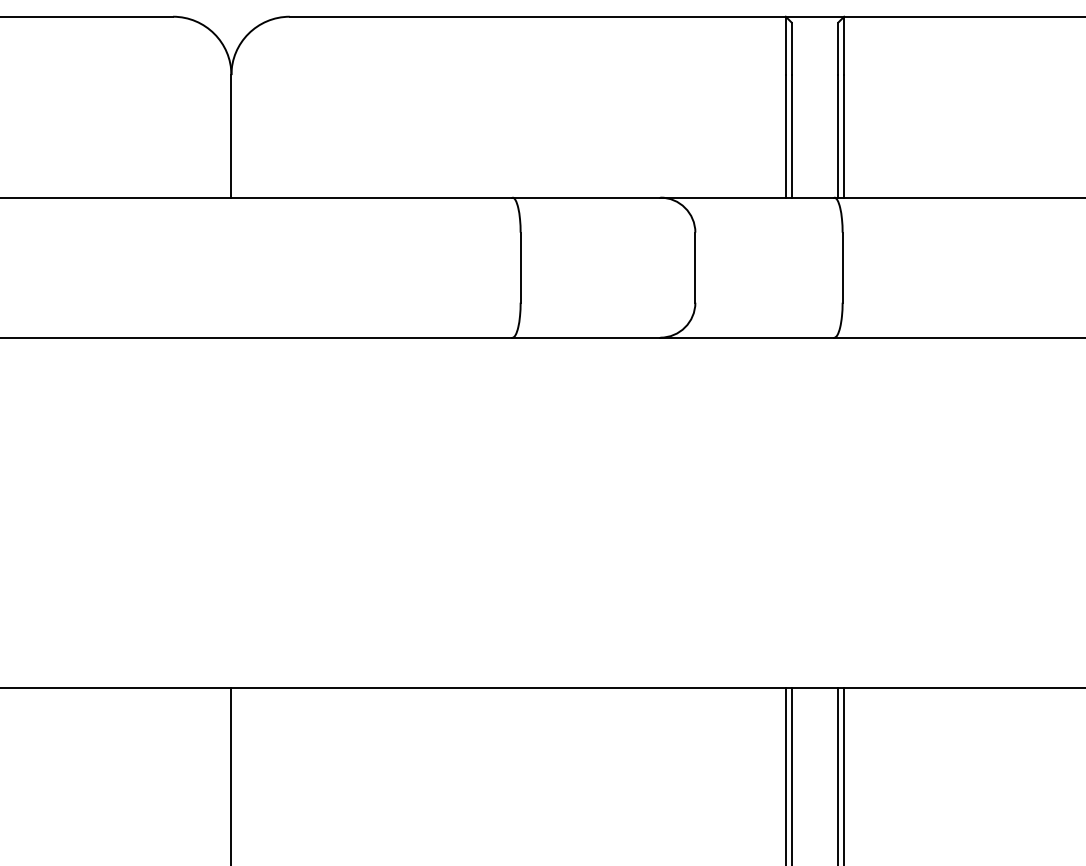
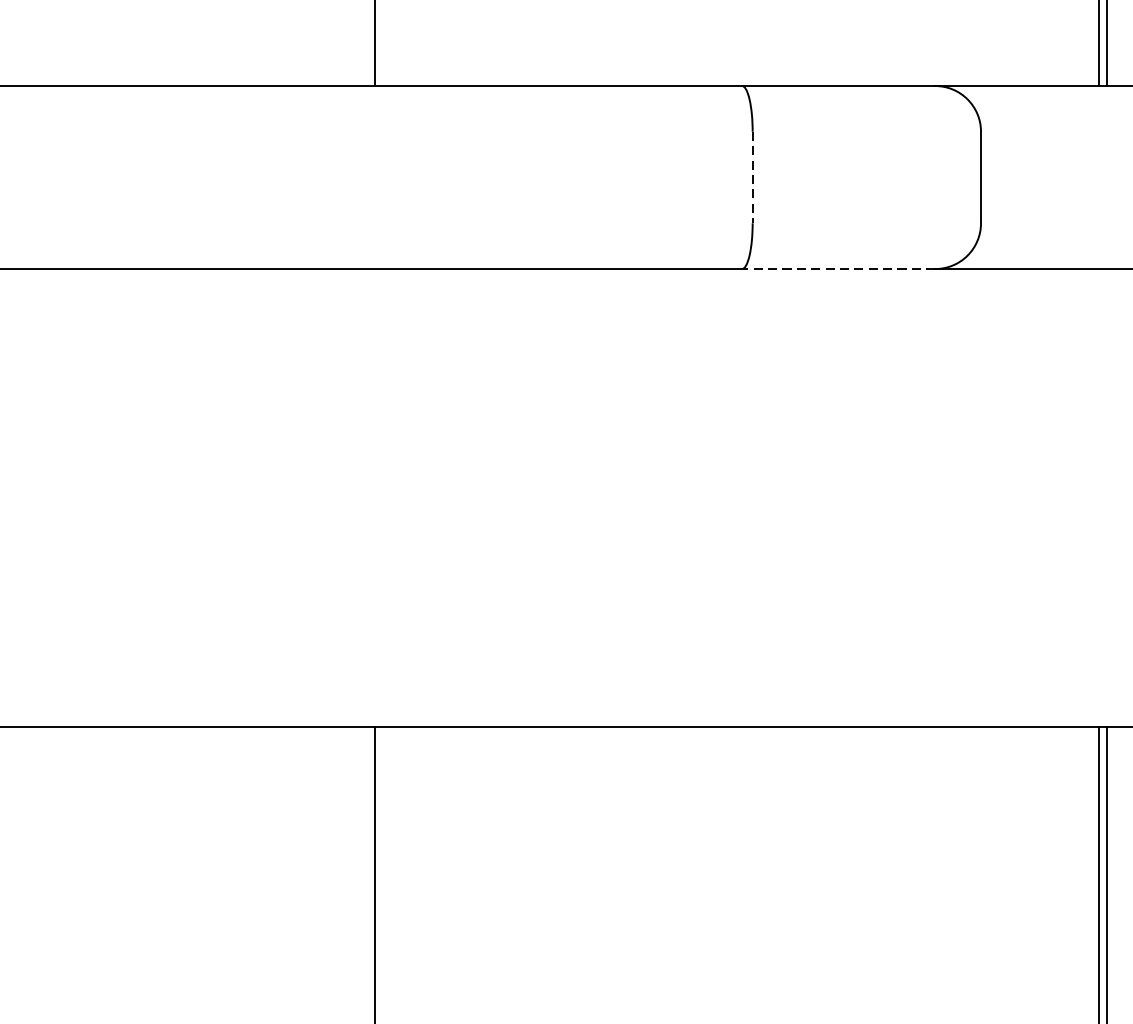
line: (520, 268) -> (752, 178), solid -> dashed
line: (586, 337) -> (838, 268), solid -> dashed

